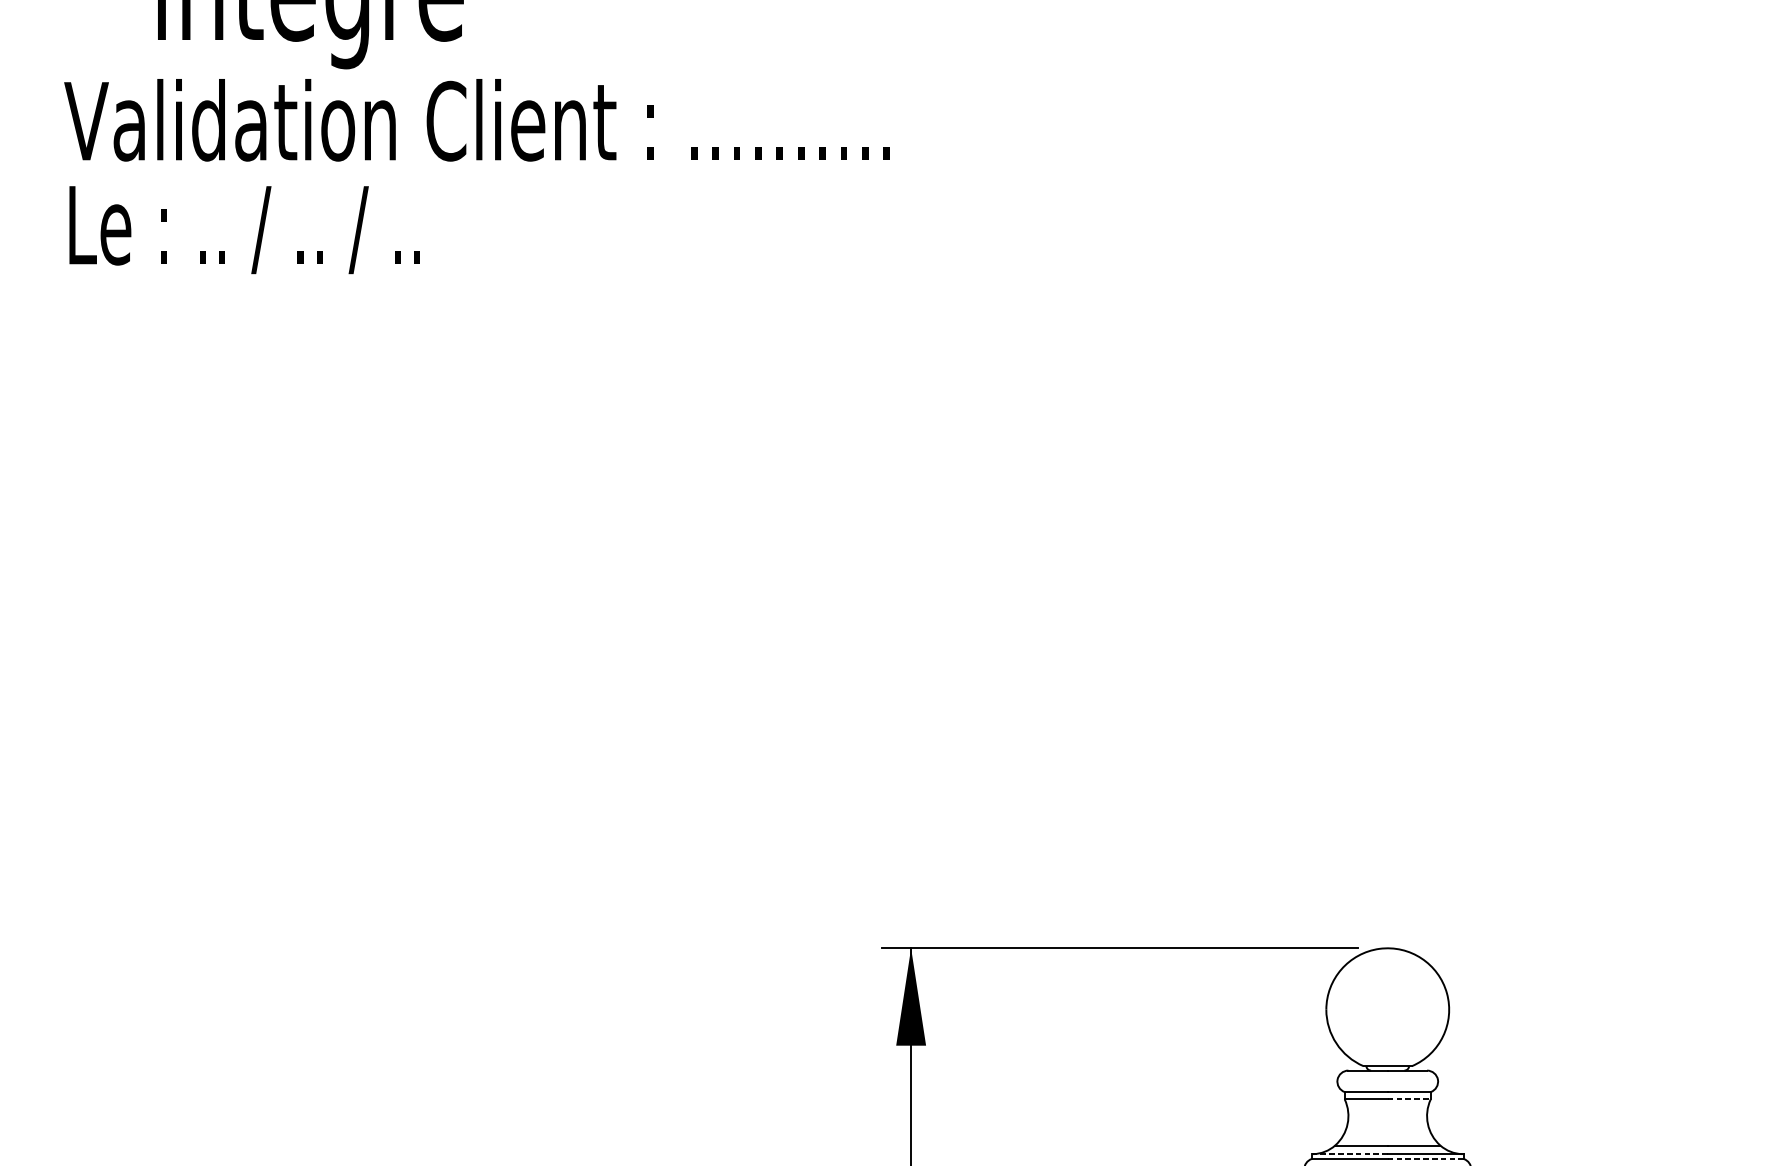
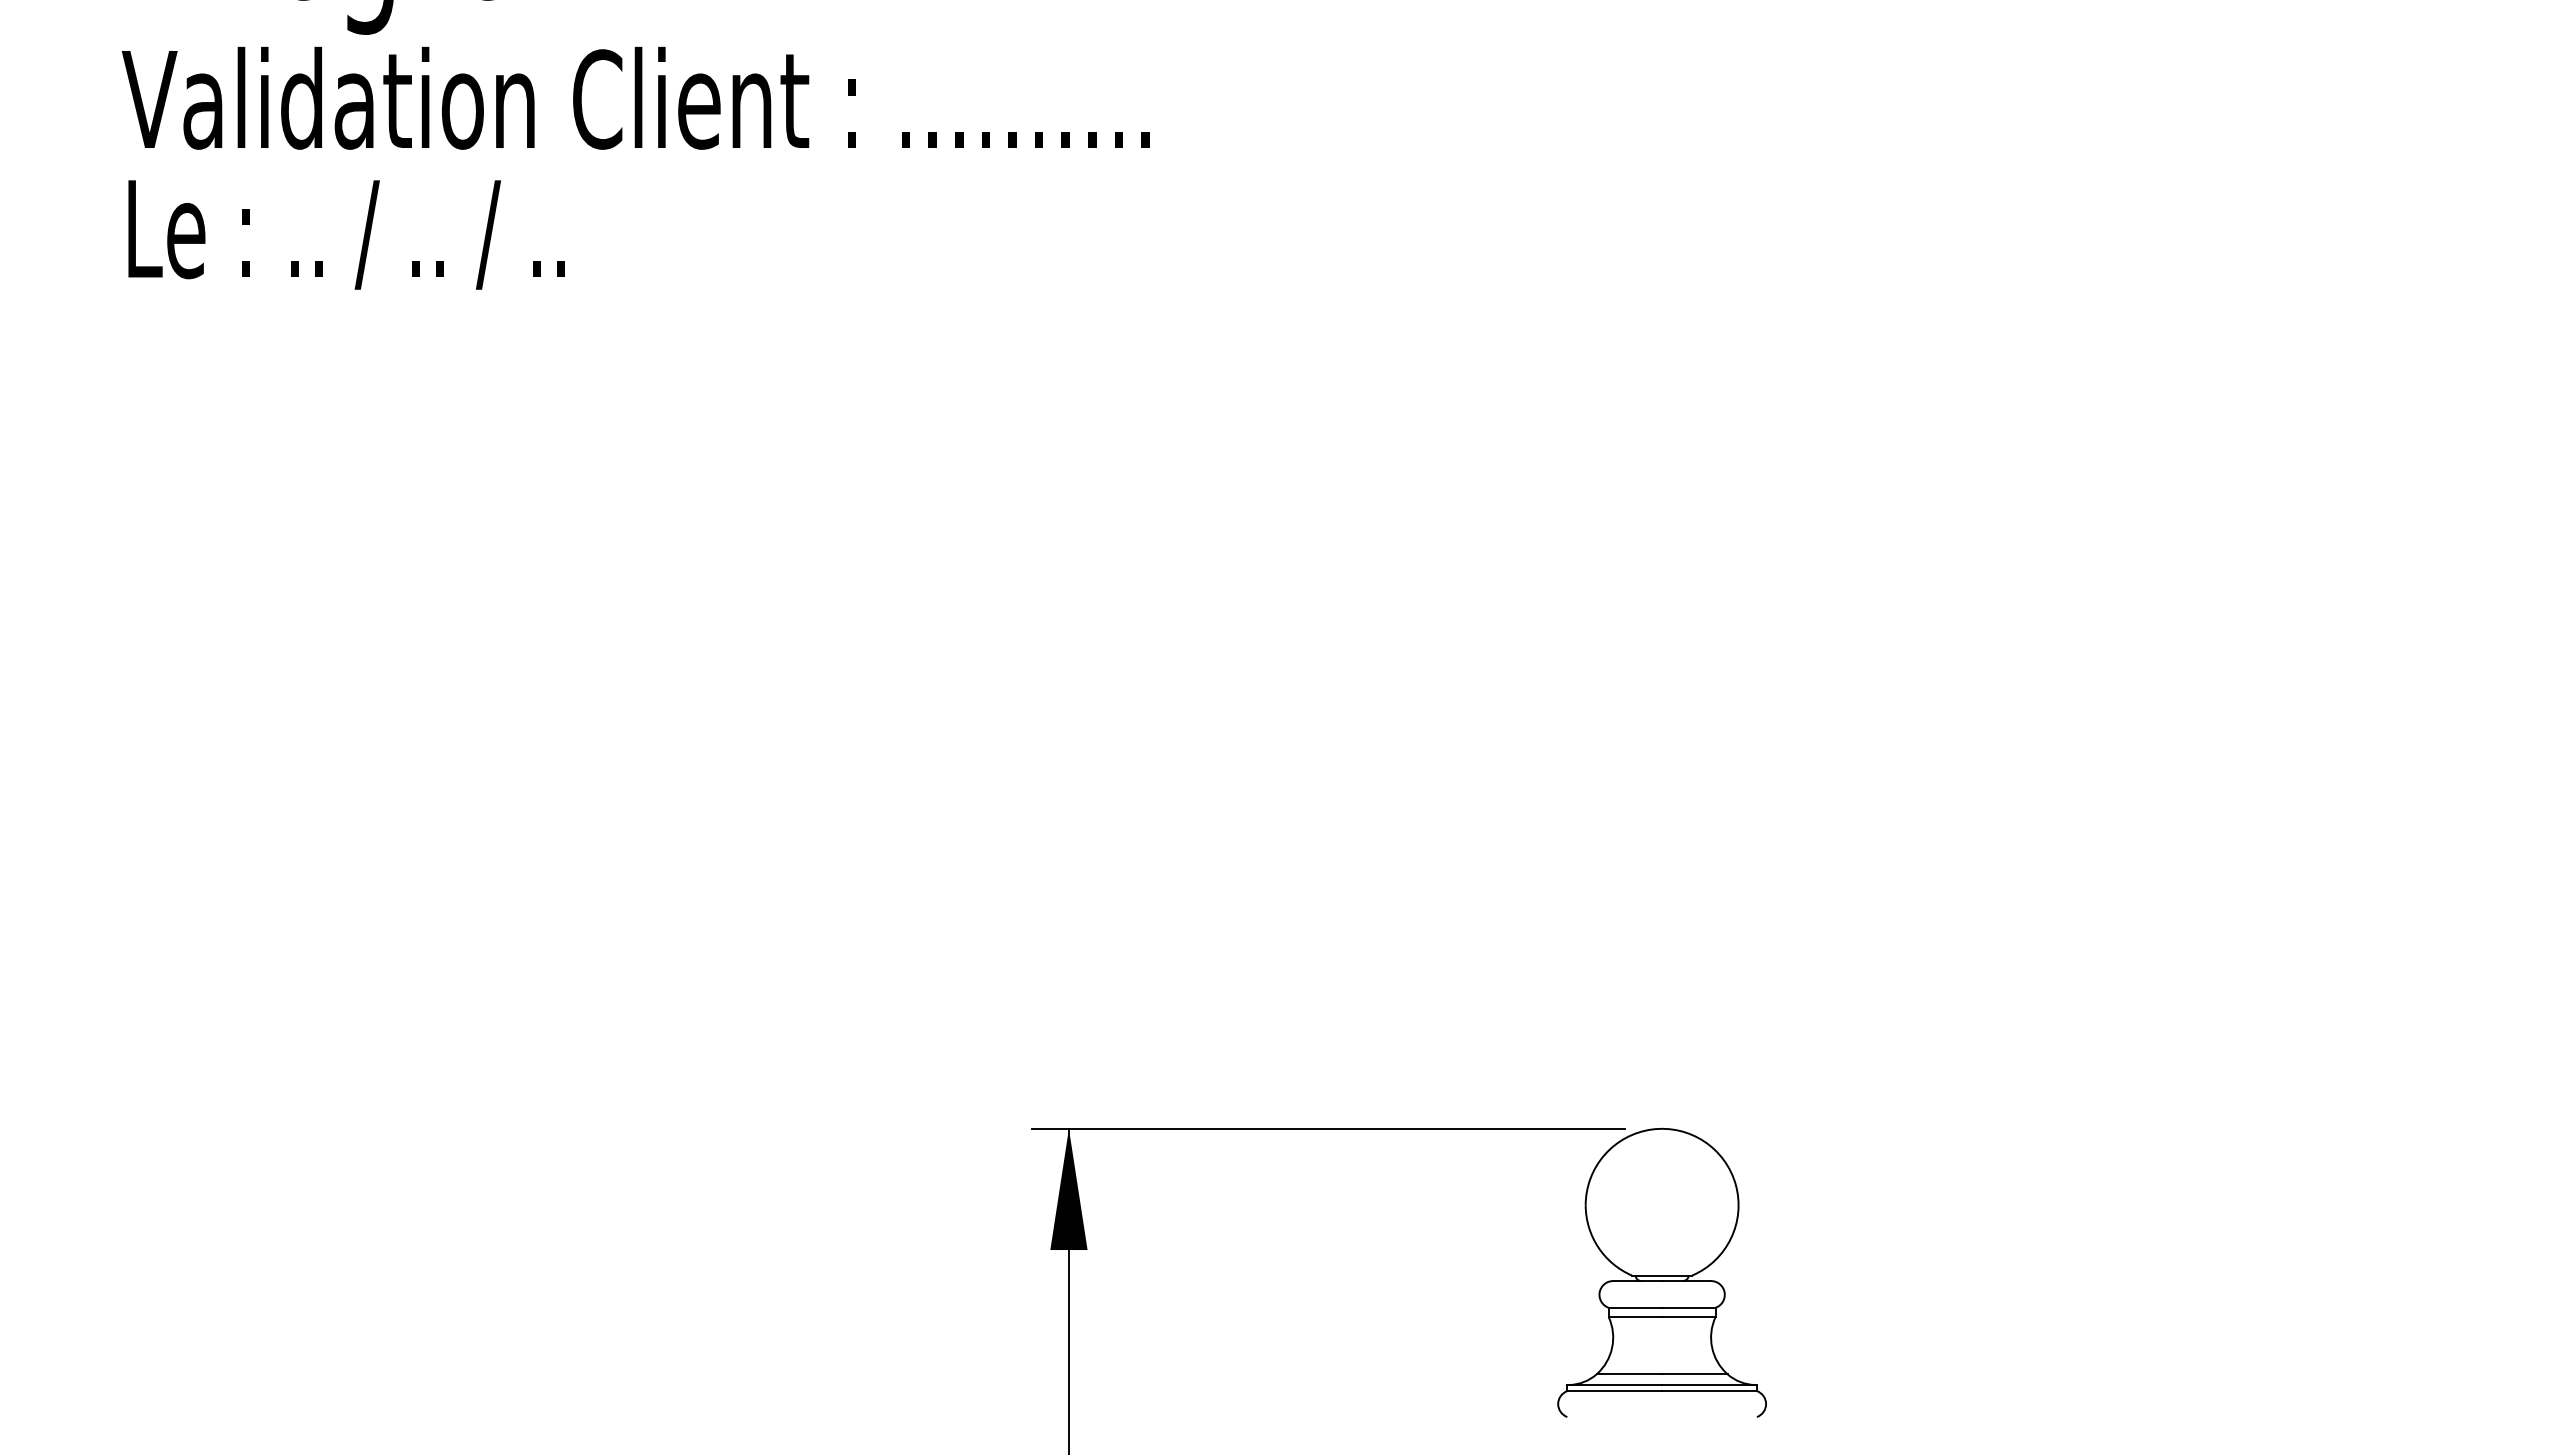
text: (476, 175) -> (635, 167), moved
line: (1408, 1099) -> (1688, 1316), dashed -> solid
line: (1350, 1154) -> (1615, 1385), dashed -> solid
line: (1426, 1159) -> (1710, 1391), dashed -> solid

